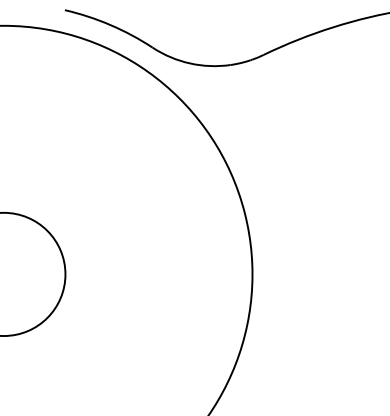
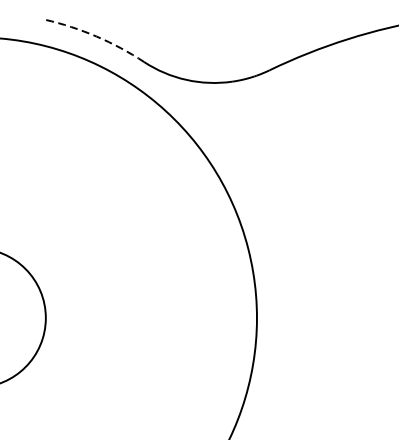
arc: (110, 25) -> (96, 37), solid -> dashed

